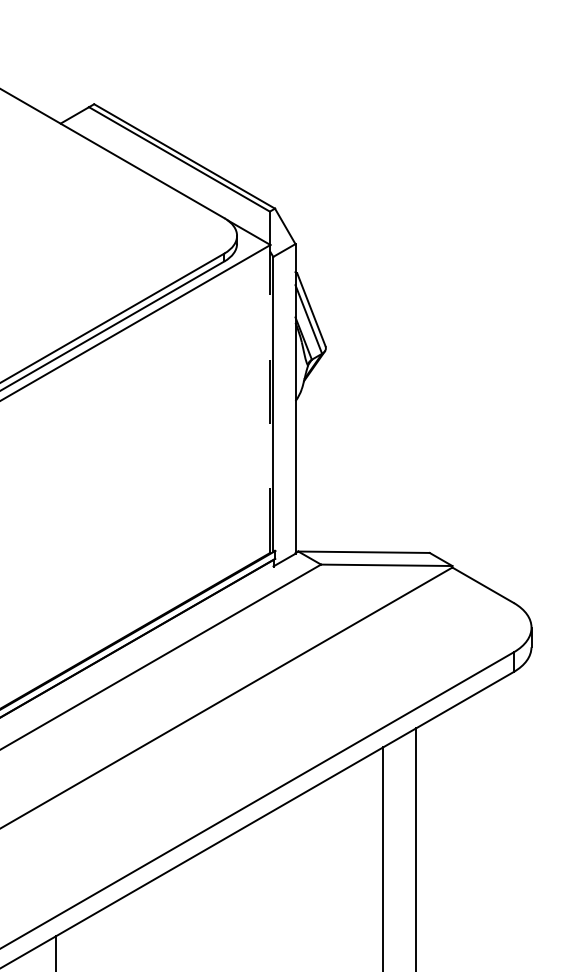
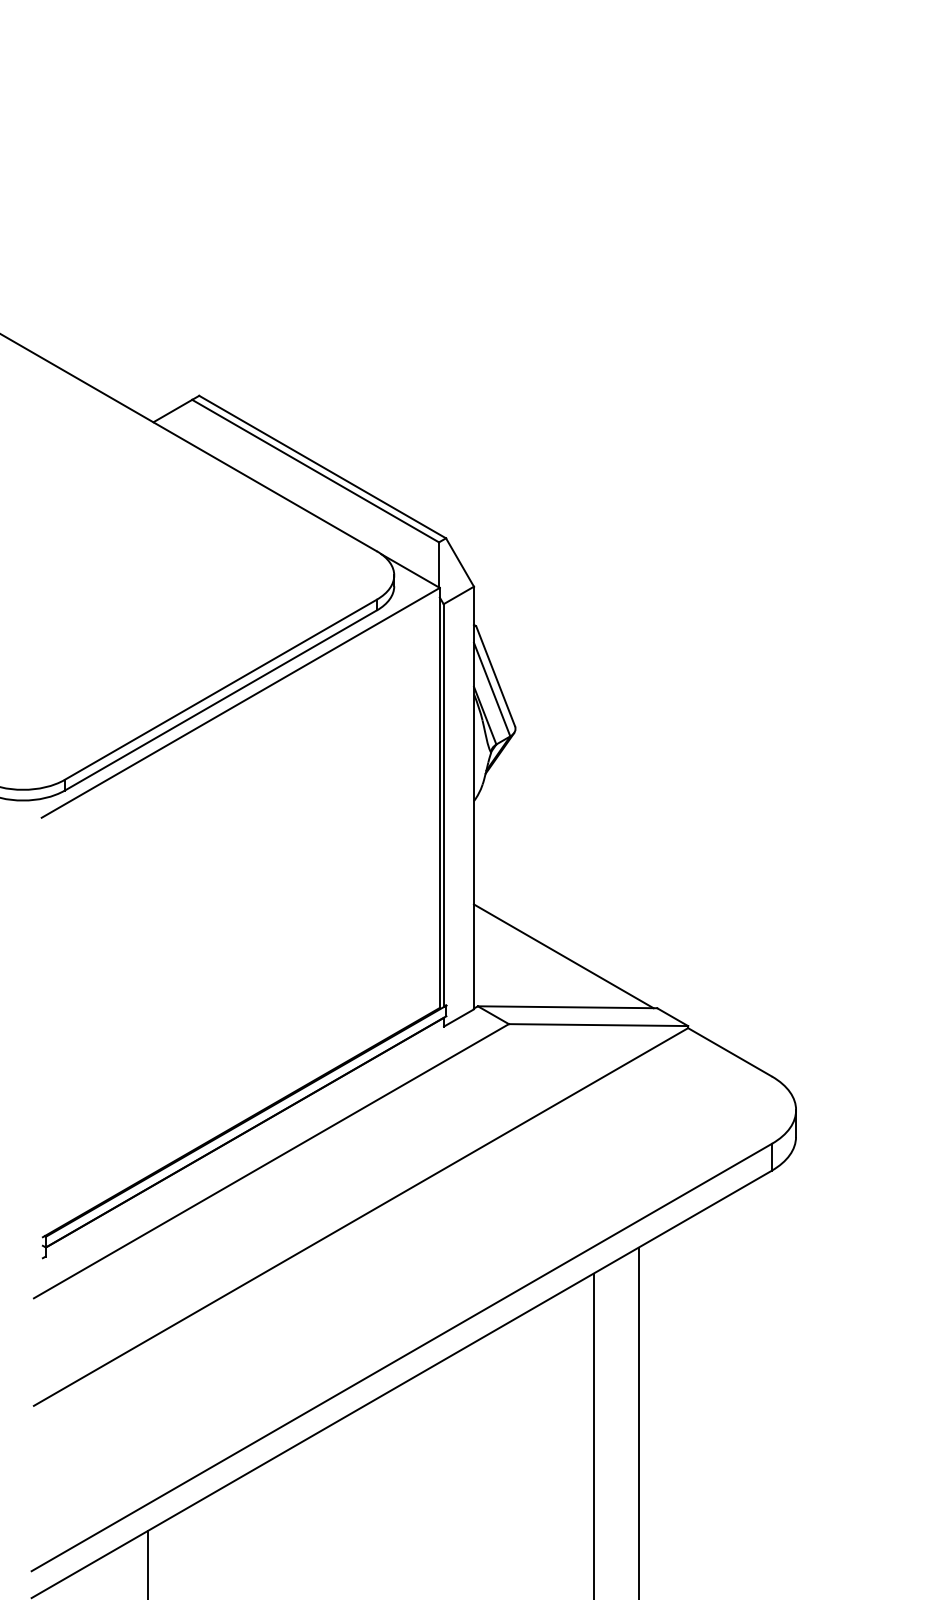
line: (270, 398) -> (439, 797), dashed -> solid
line: (361, 515) -> (563, 956), added

